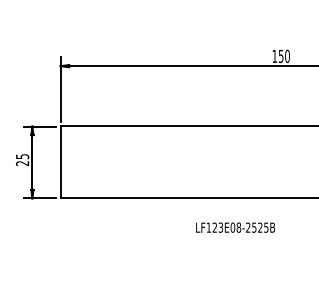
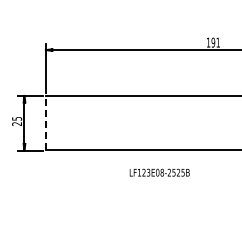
text: (283, 56) -> (215, 42), 150 -> 191
line: (60, 161) -> (45, 122), solid -> dashed
text: (235, 227) -> (159, 172), moved

